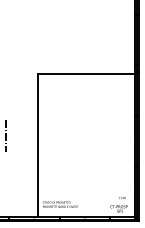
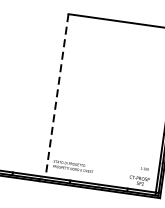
line: (6, 136) -> (22, 80), removed
line: (37, 145) -> (56, 95), solid -> dashed

